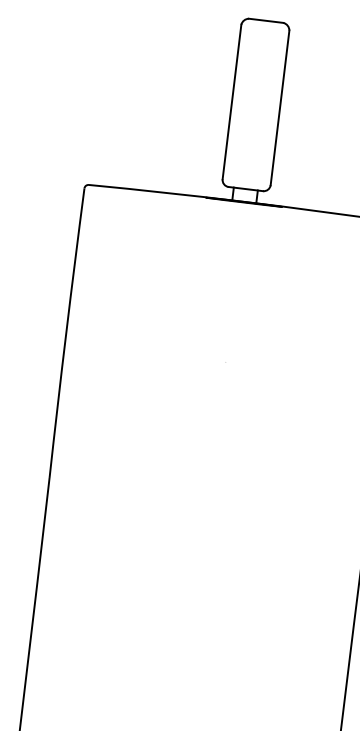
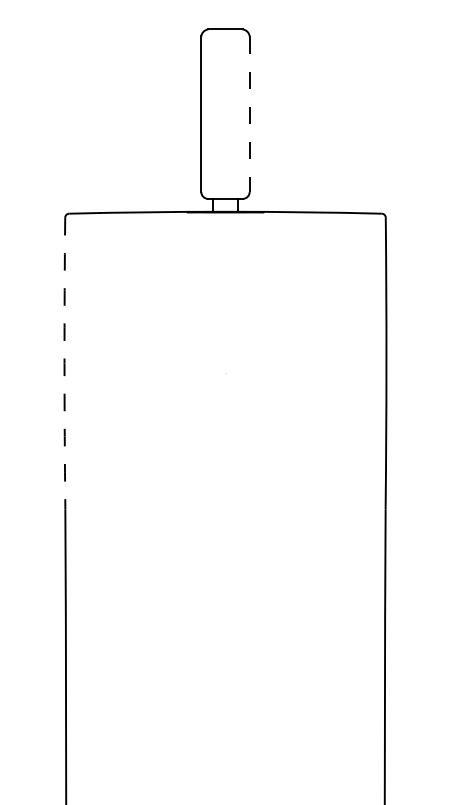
line: (279, 108) -> (249, 114), solid -> dashed
arc: (66, 333) -> (64, 363), solid -> dashed

